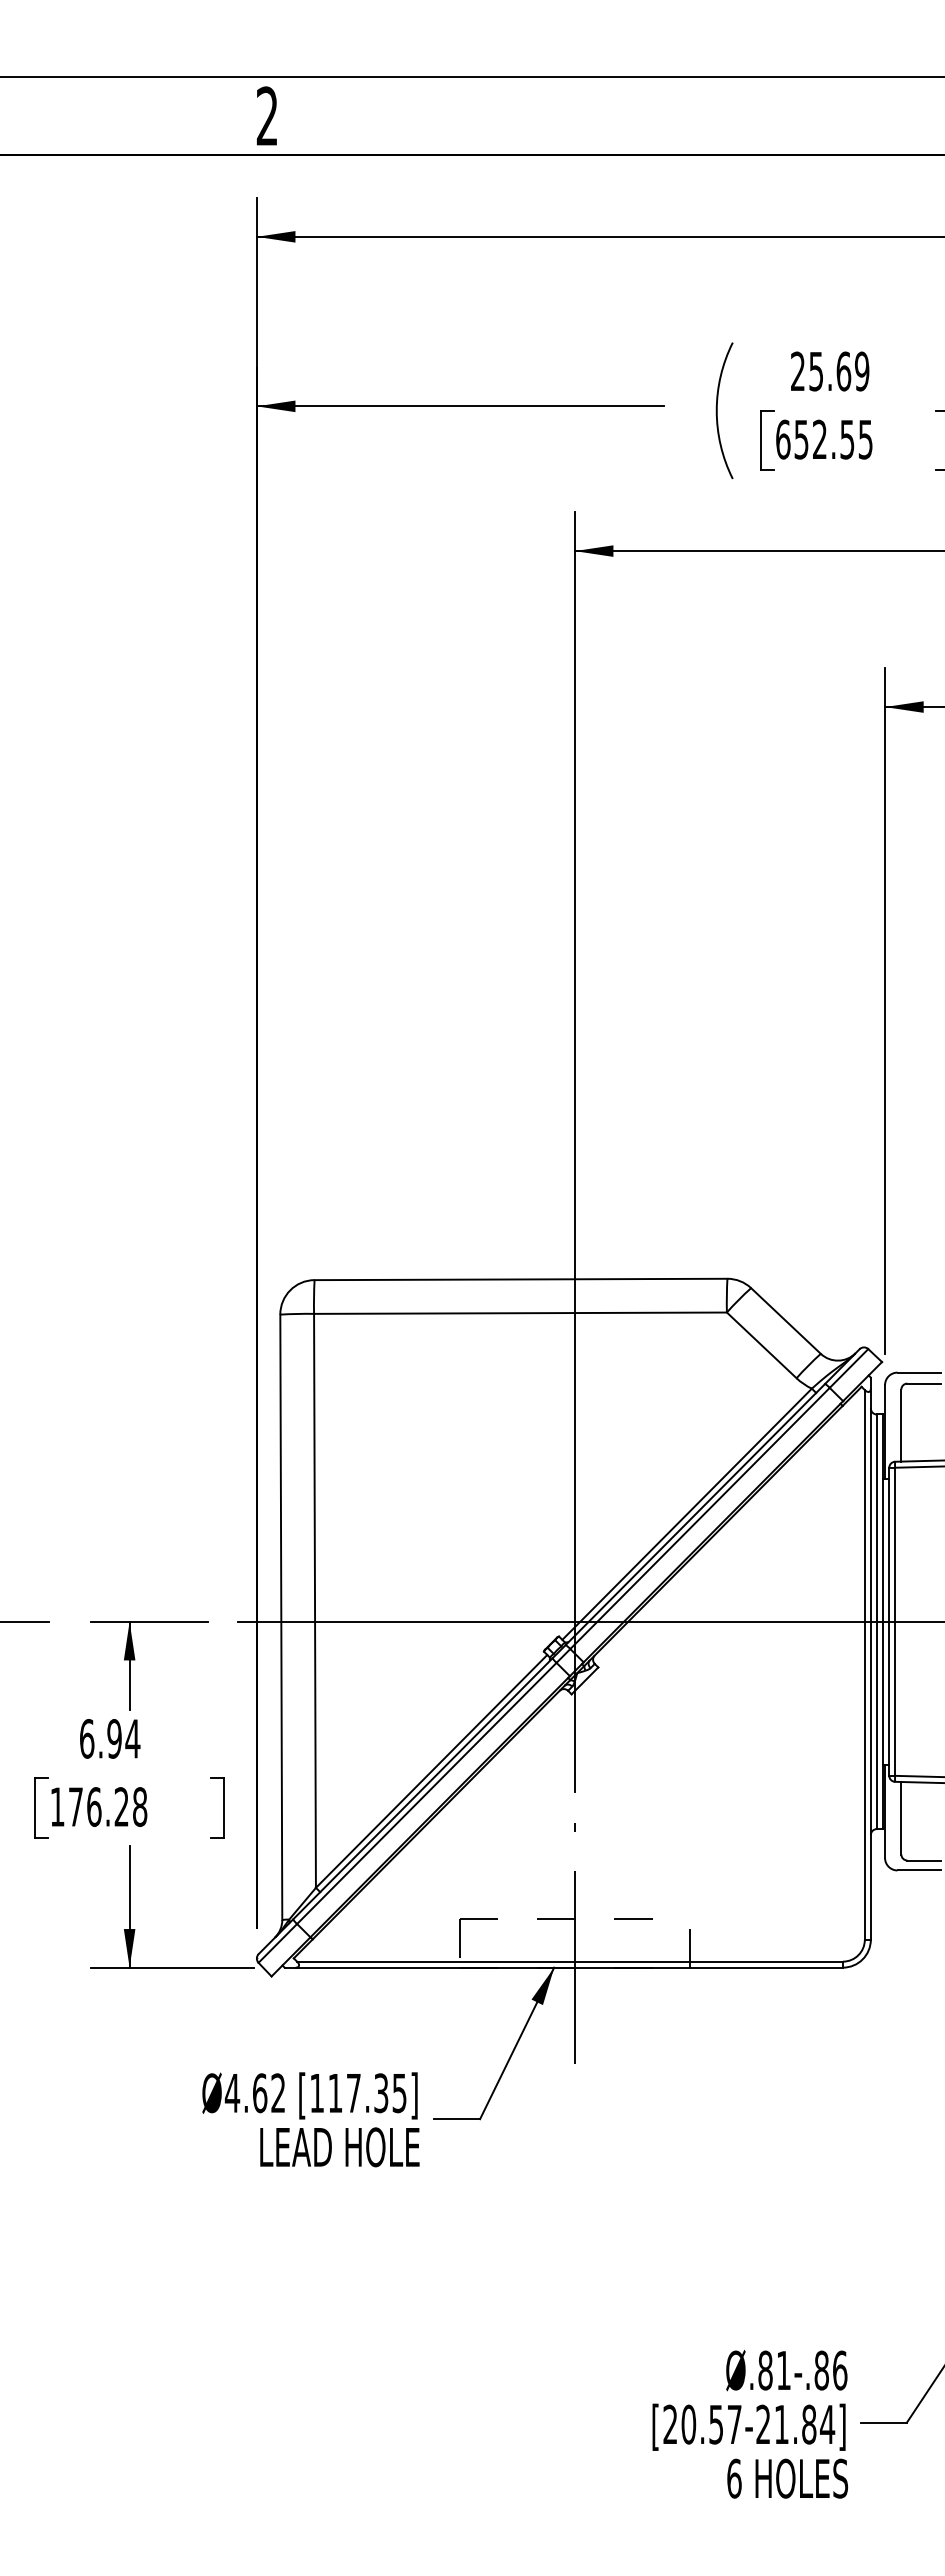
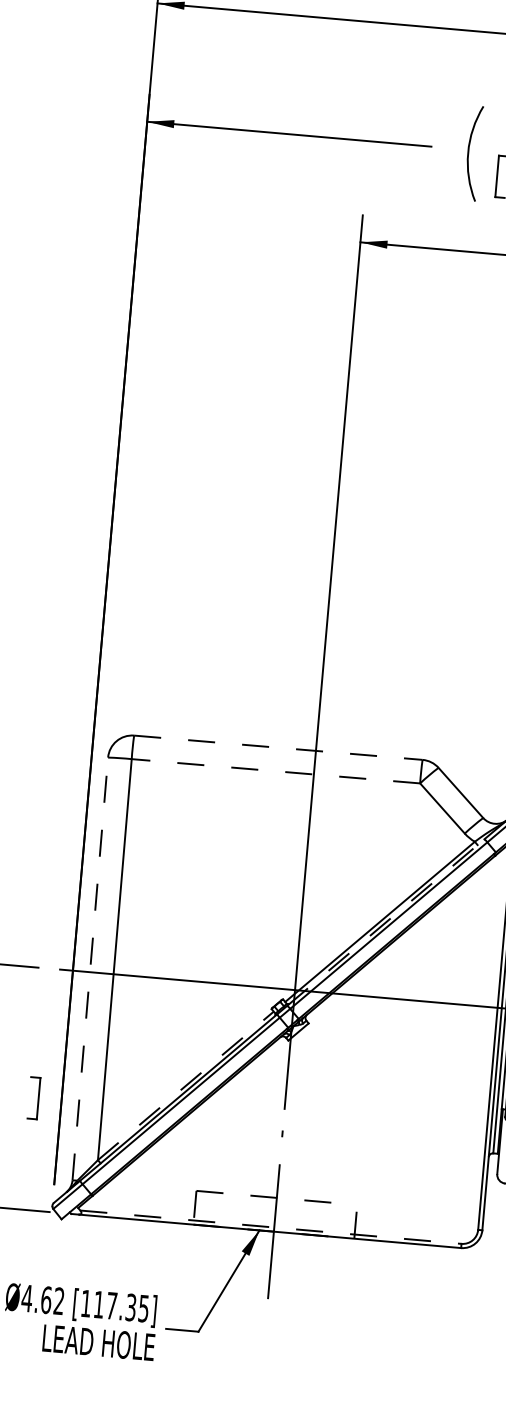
line: (521, 1279) -> (278, 747), solid -> dashed
line: (519, 1313) -> (275, 771), solid -> dashed
line: (695, 1514) -> (385, 922), solid -> dashed
line: (281, 1617) -> (90, 969), solid -> dashed
line: (431, 1771) -> (185, 1085), solid -> dashed
line: (570, 1961) -> (271, 1227), solid -> dashed

